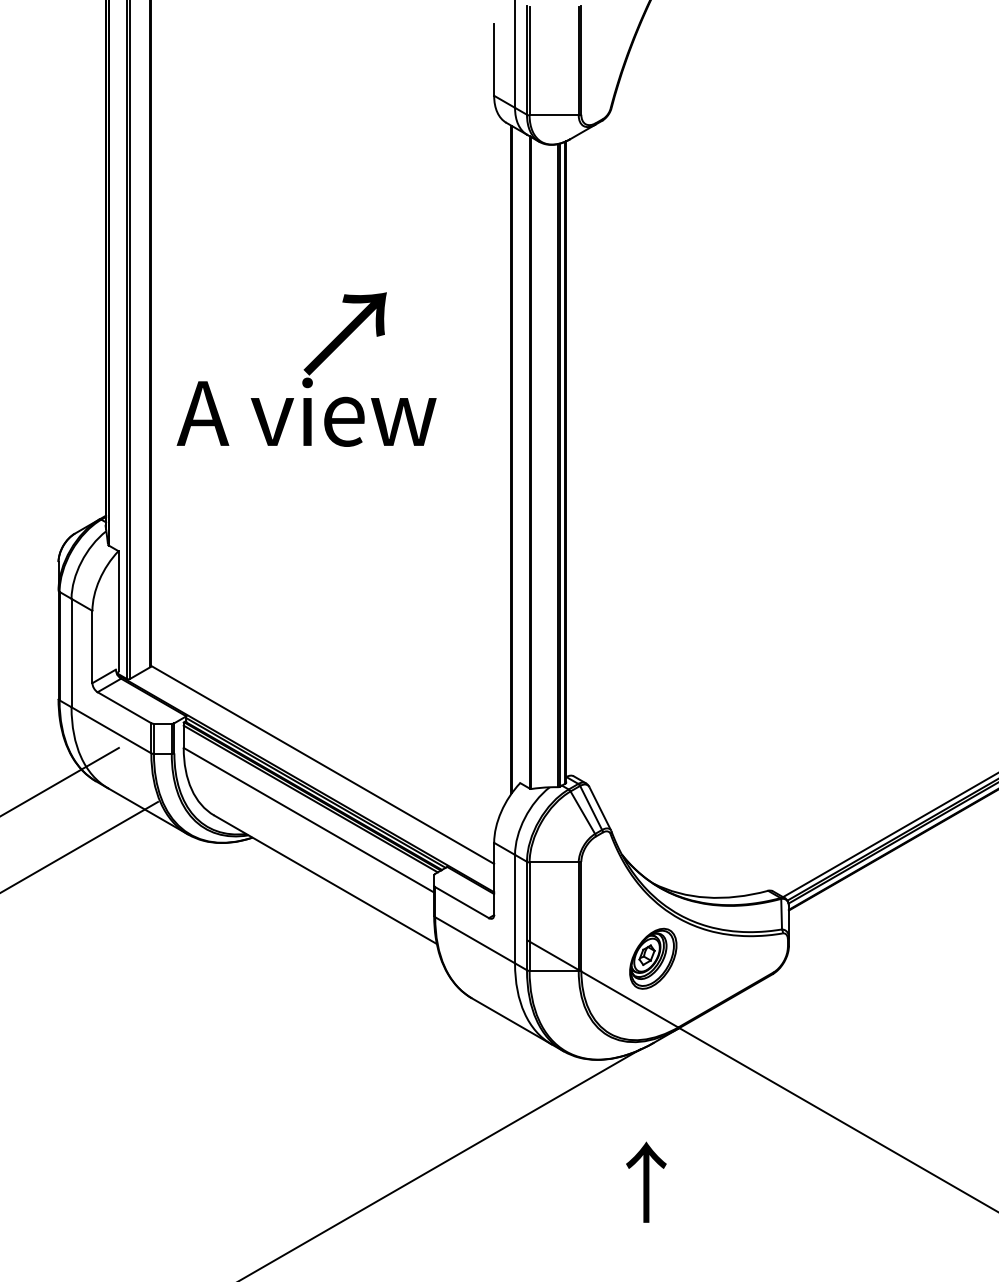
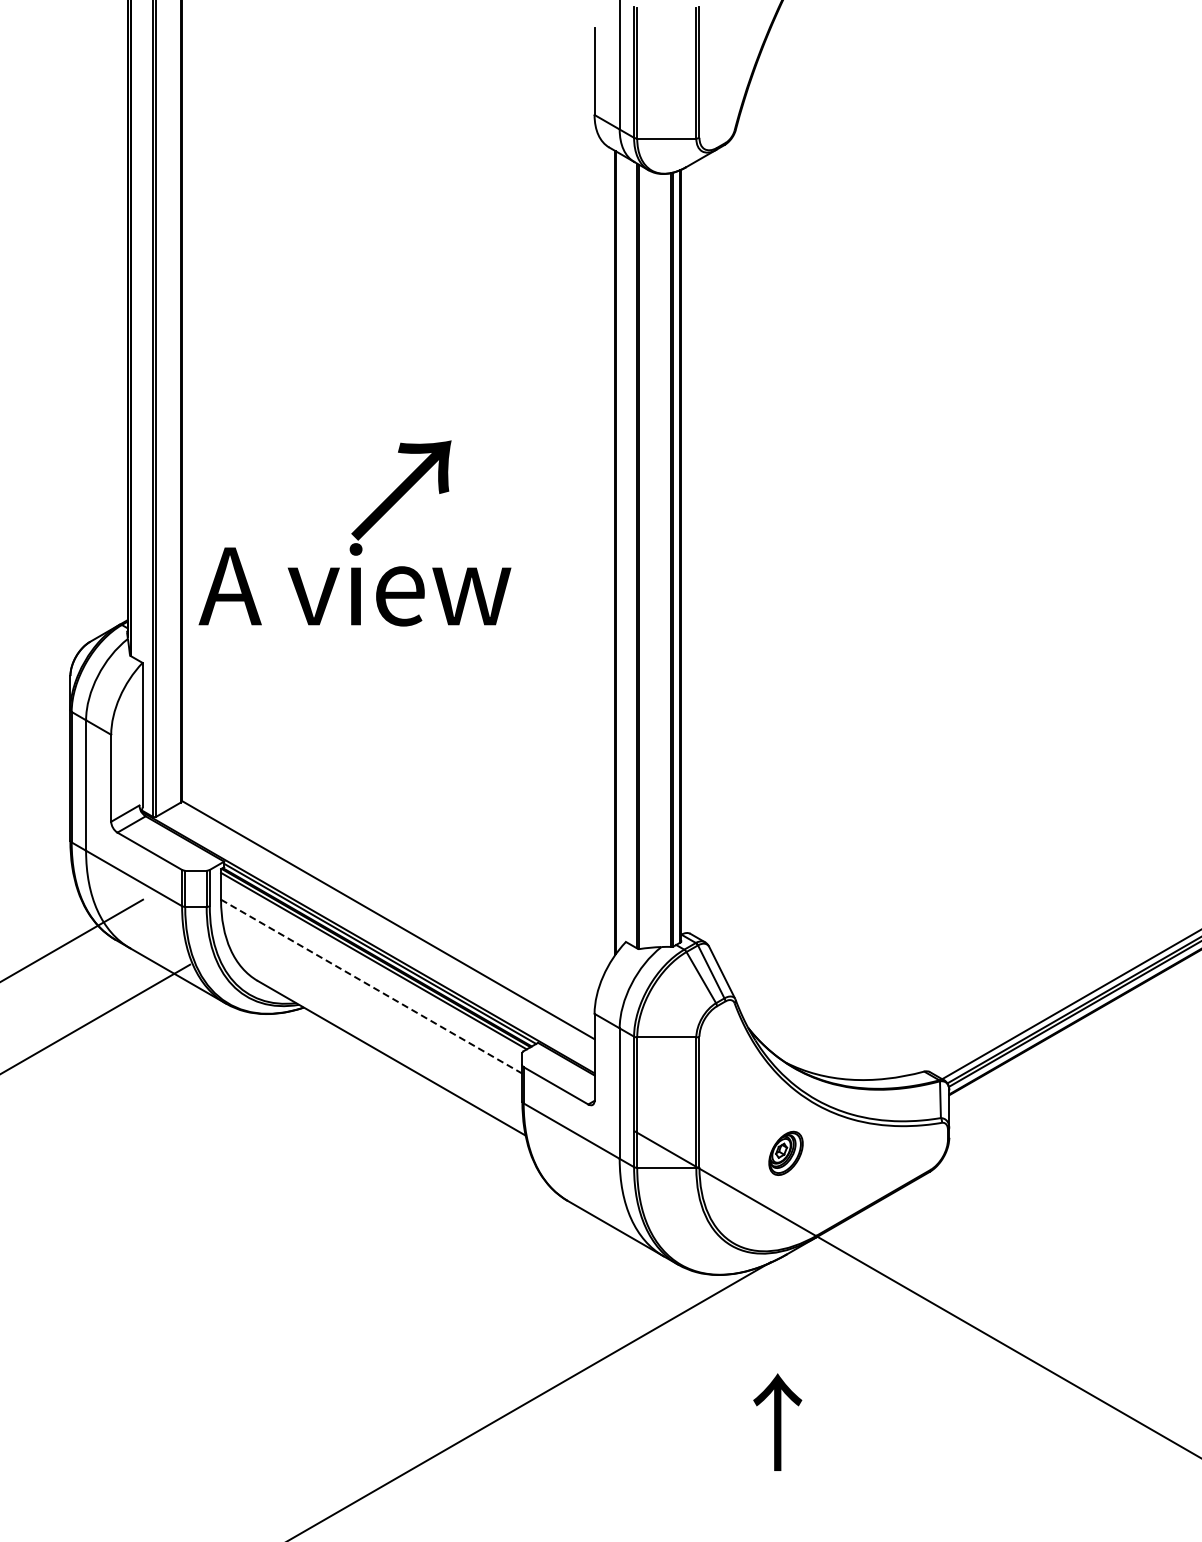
text: (306, 369) -> (354, 533), moved
line: (308, 820) -> (371, 986), solid -> dashed
part: (652, 958) -> (785, 1153), size x0.6

